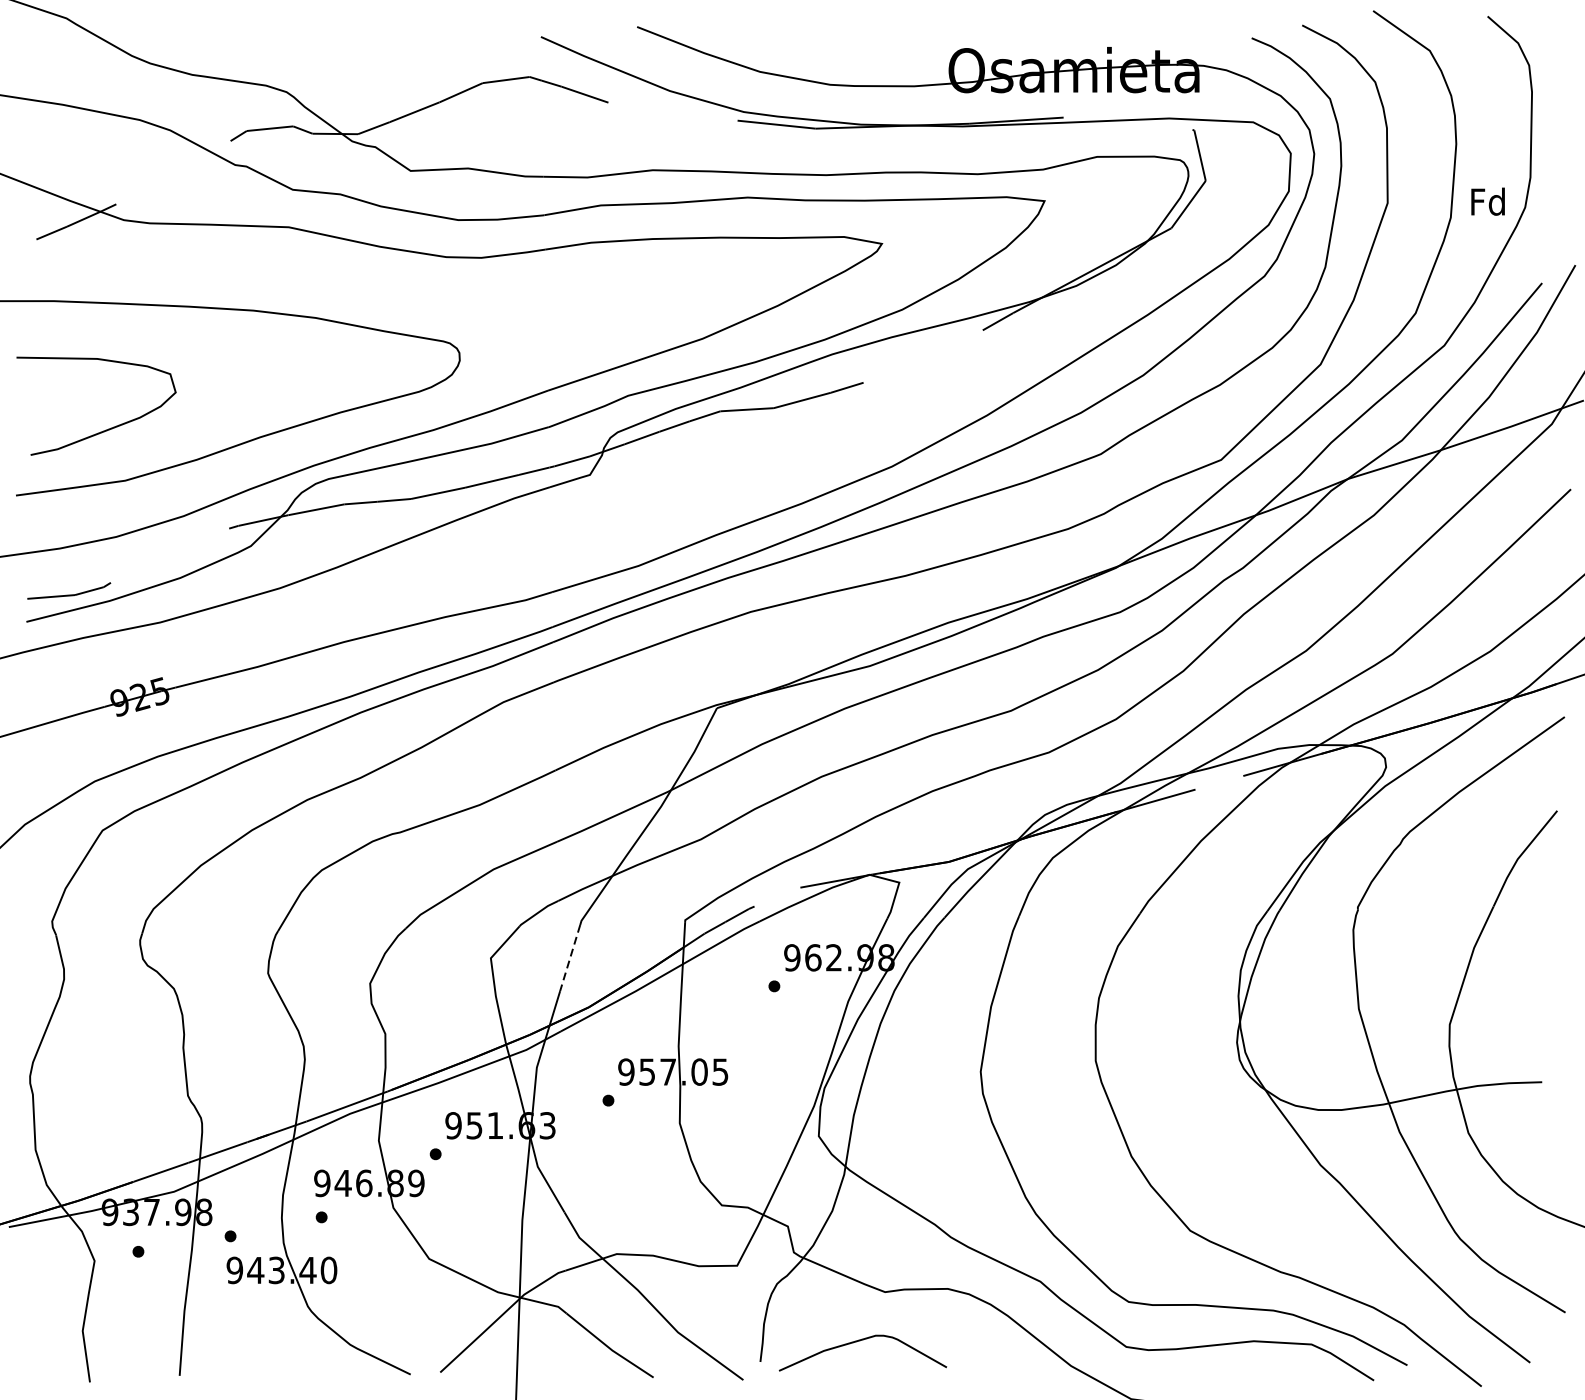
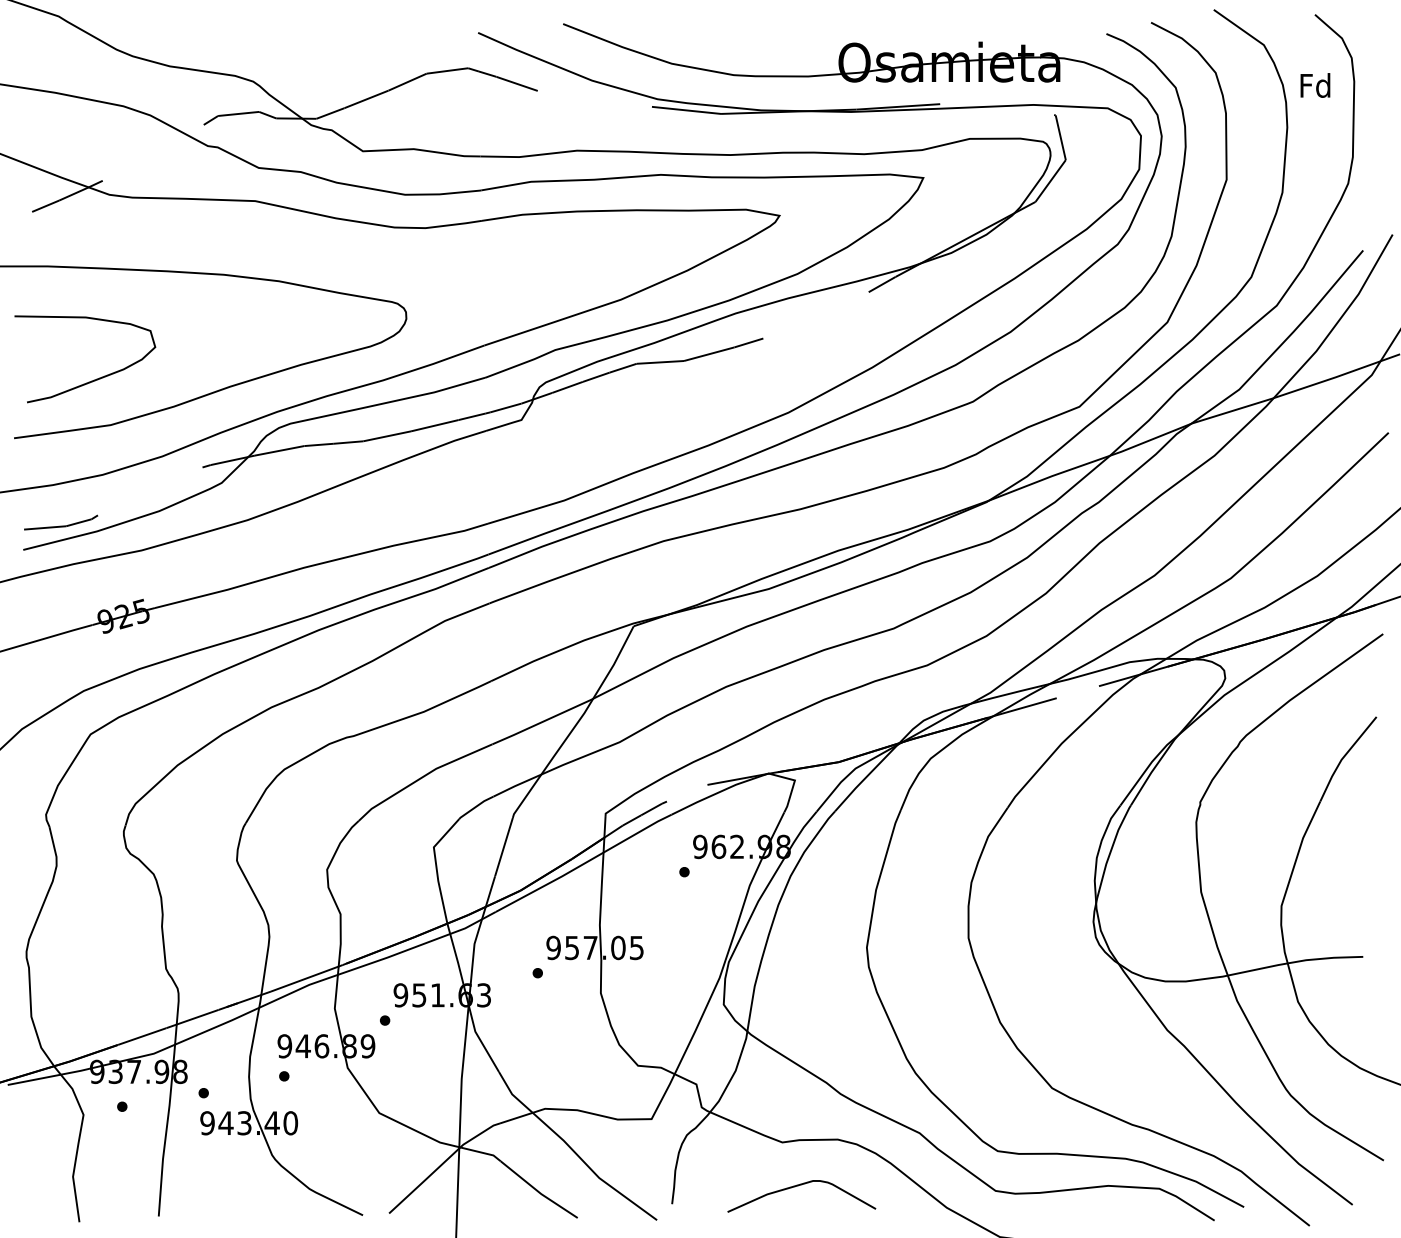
text: (1488, 201) -> (1315, 85), moved
line: (569, 958) -> (503, 847), dashed -> solid
curve: (859, 1341) -> (798, 1186), moved

